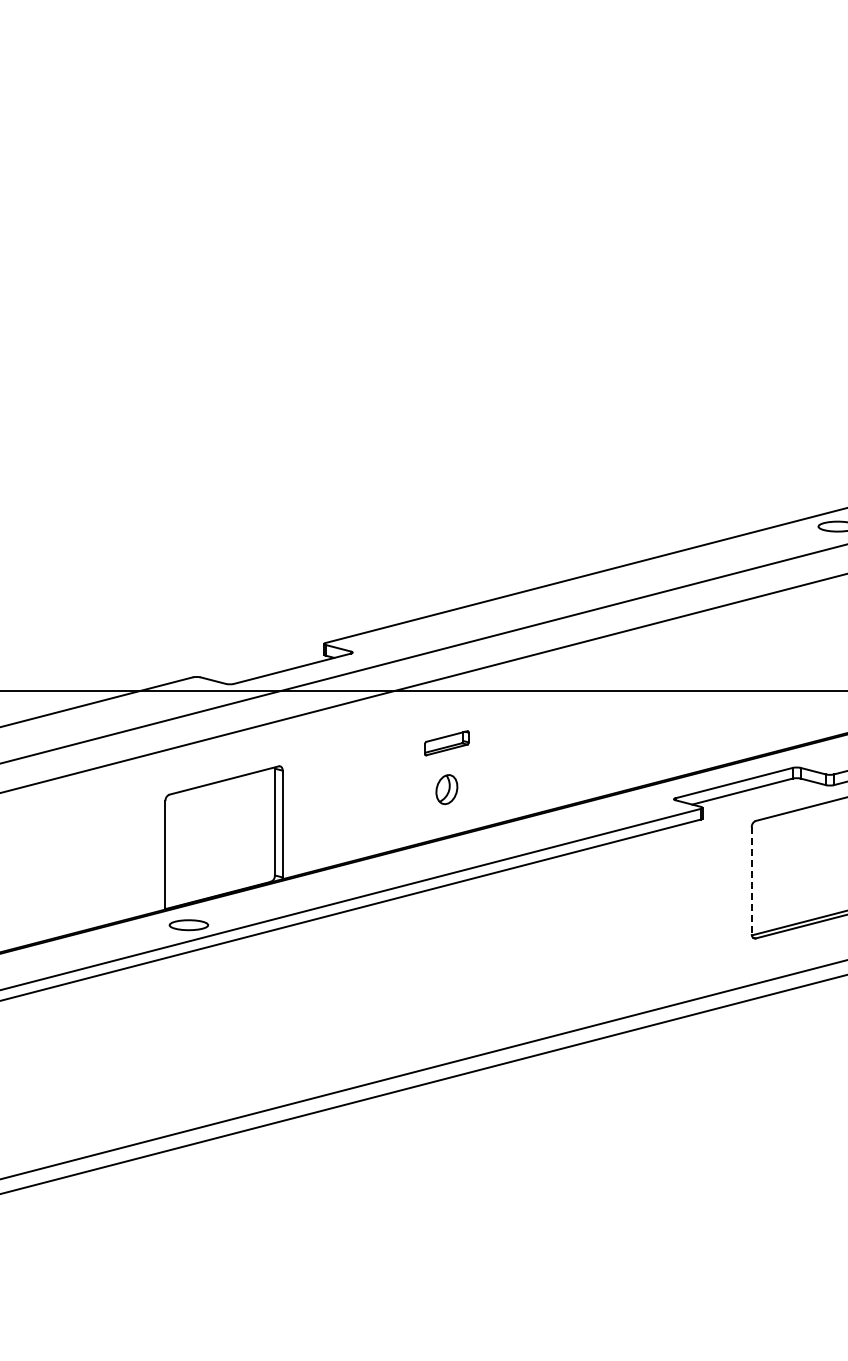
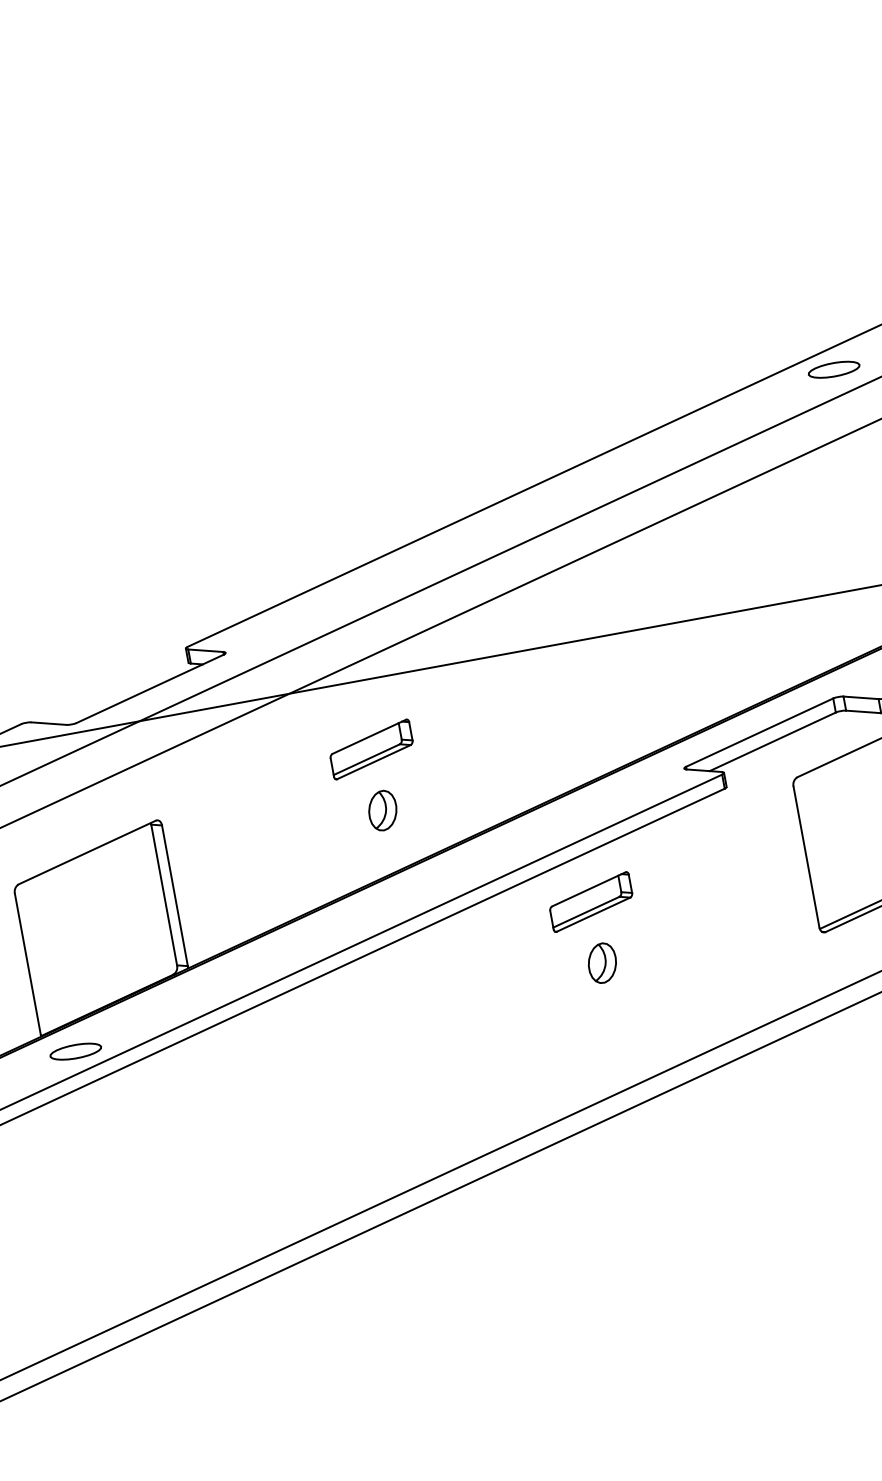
part: (446, 743) -> (371, 750), size x1.43
line: (751, 881) -> (806, 858), dashed -> solid
part: (587, 884) -> (590, 901), added
part: (587, 930) -> (602, 962), added

